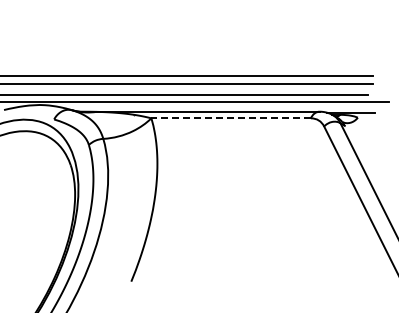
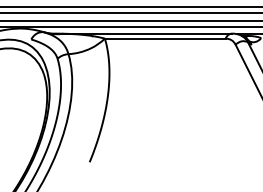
line: (231, 118) -> (165, 38), dashed -> solid

